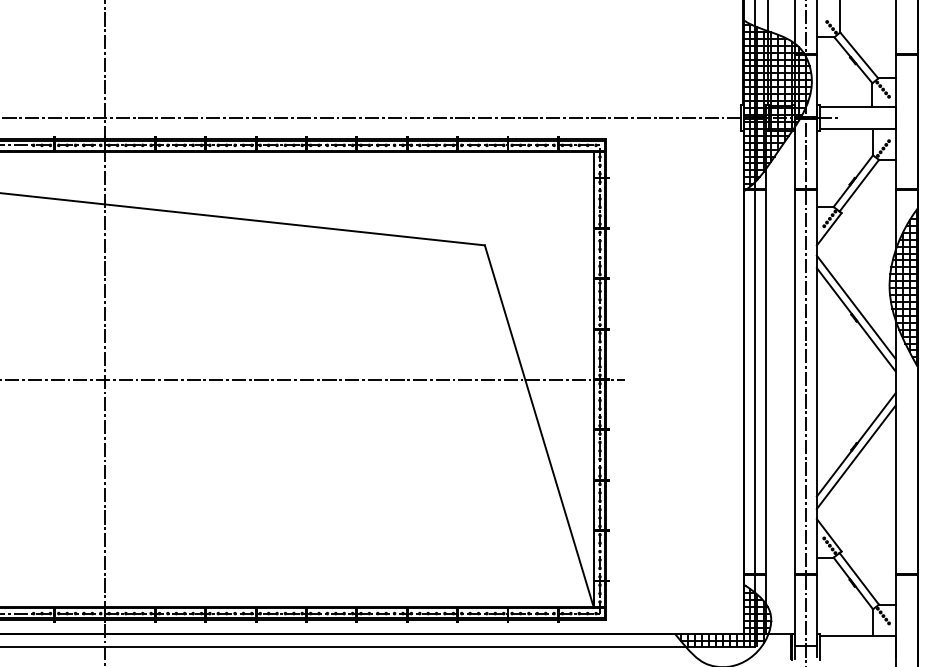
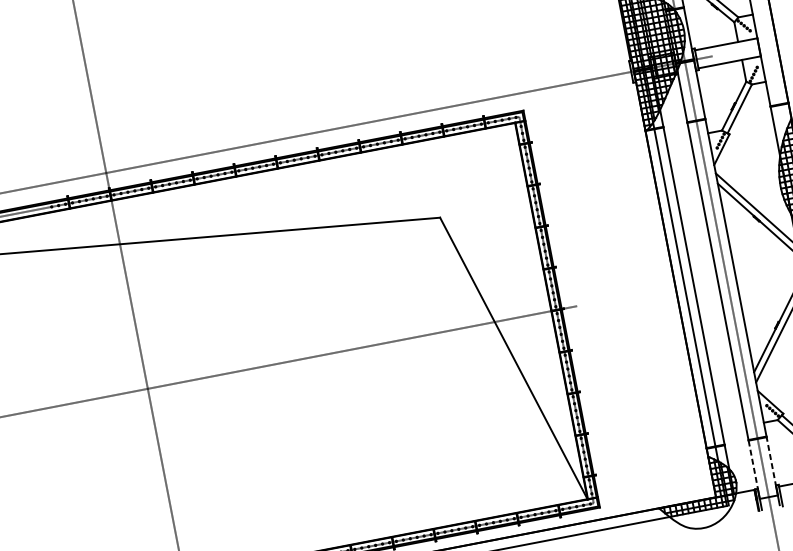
line: (816, 604) -> (771, 461), solid -> dashed
line: (795, 605) -> (753, 465), solid -> dashed

